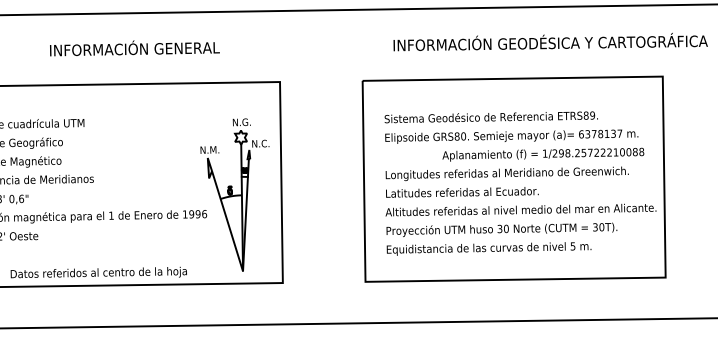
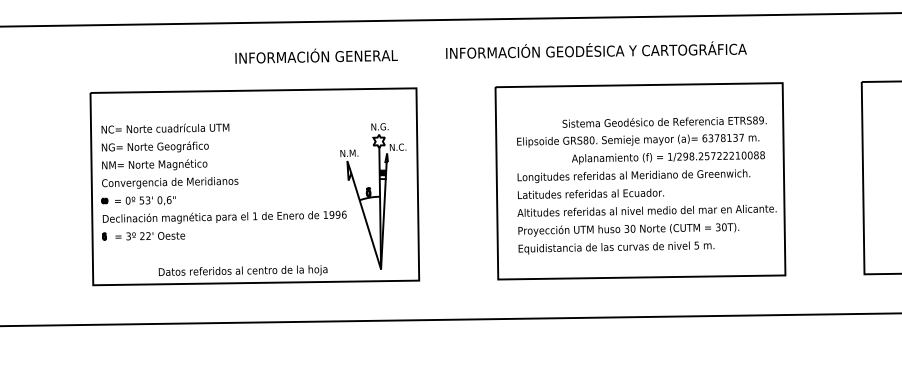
text: (550, 41) -> (596, 49), moved
text: (134, 47) -> (316, 55), moved
text: (491, 116) -> (664, 121), moved

